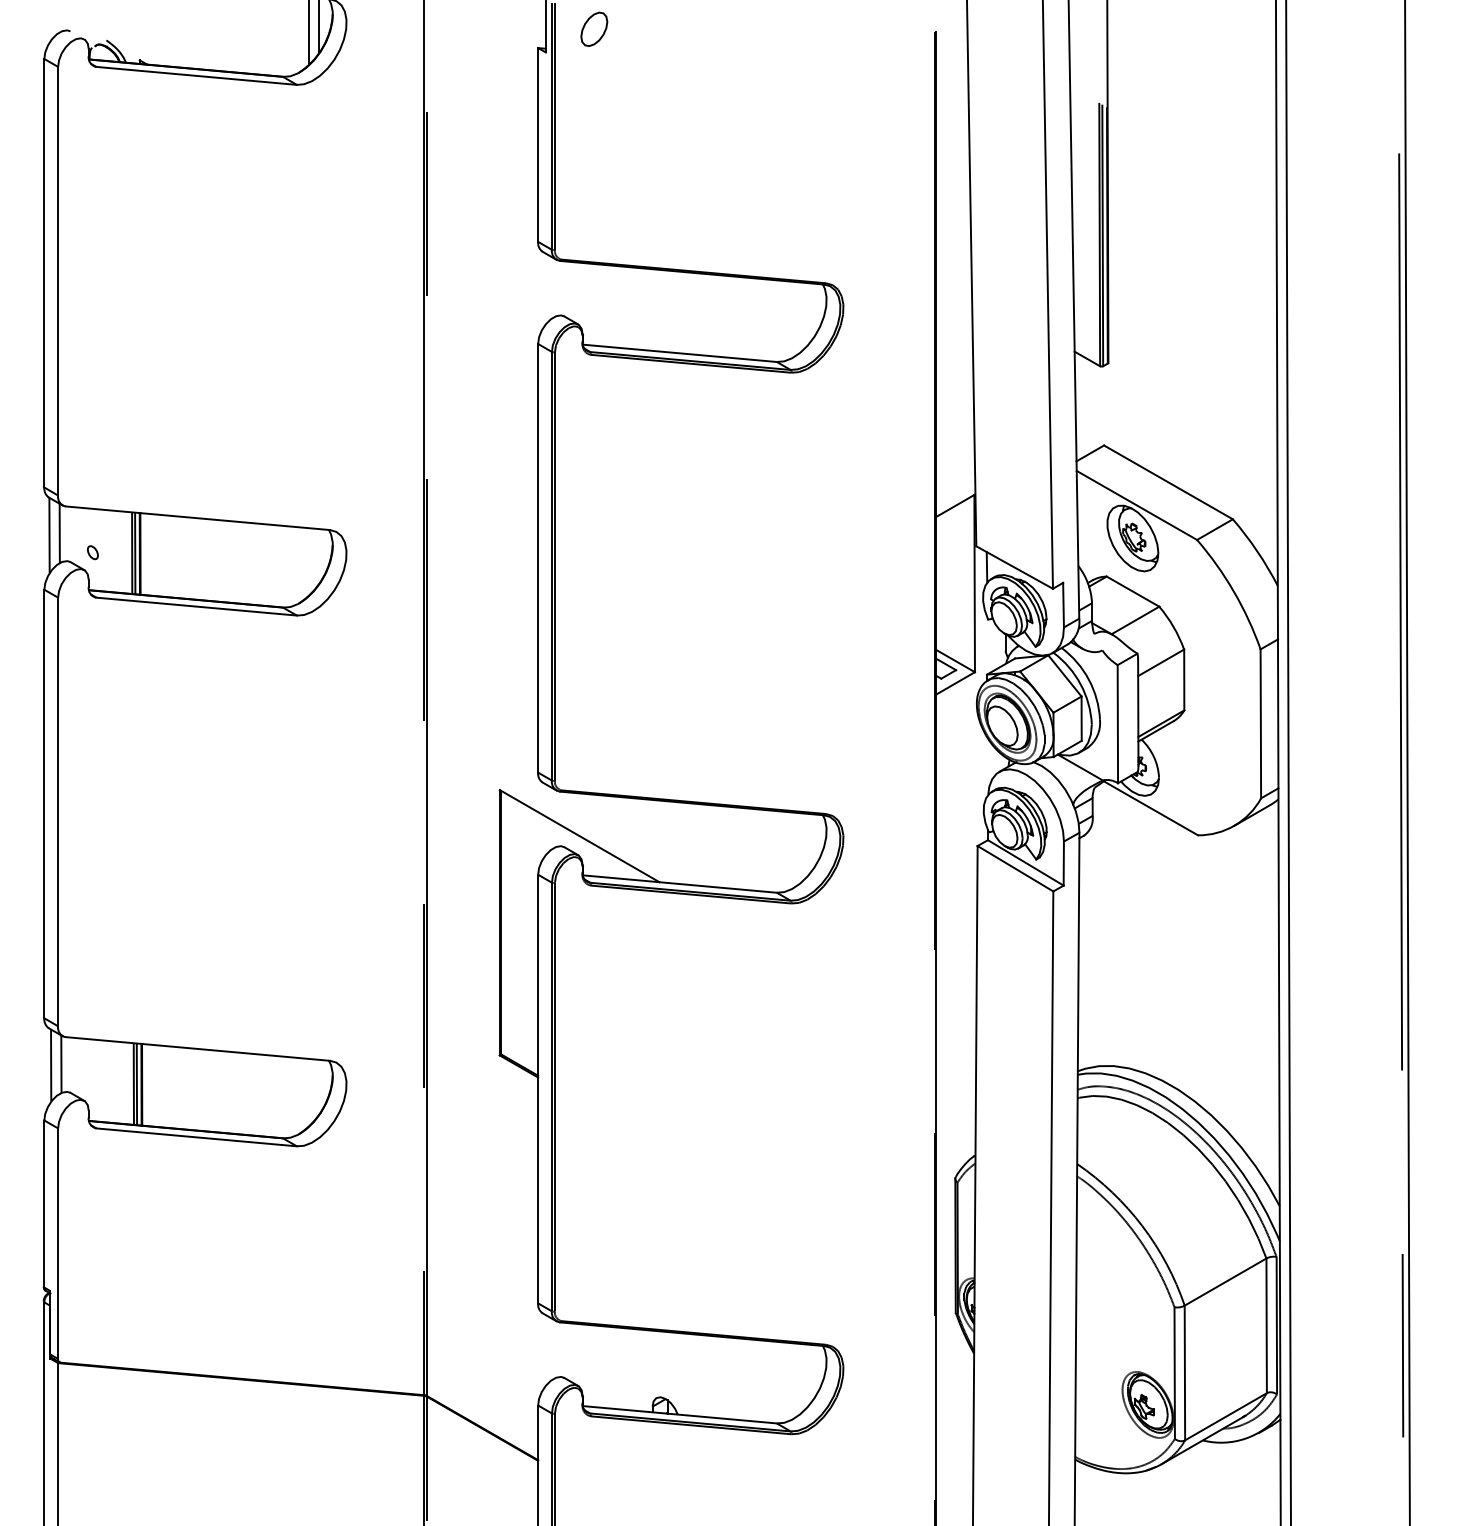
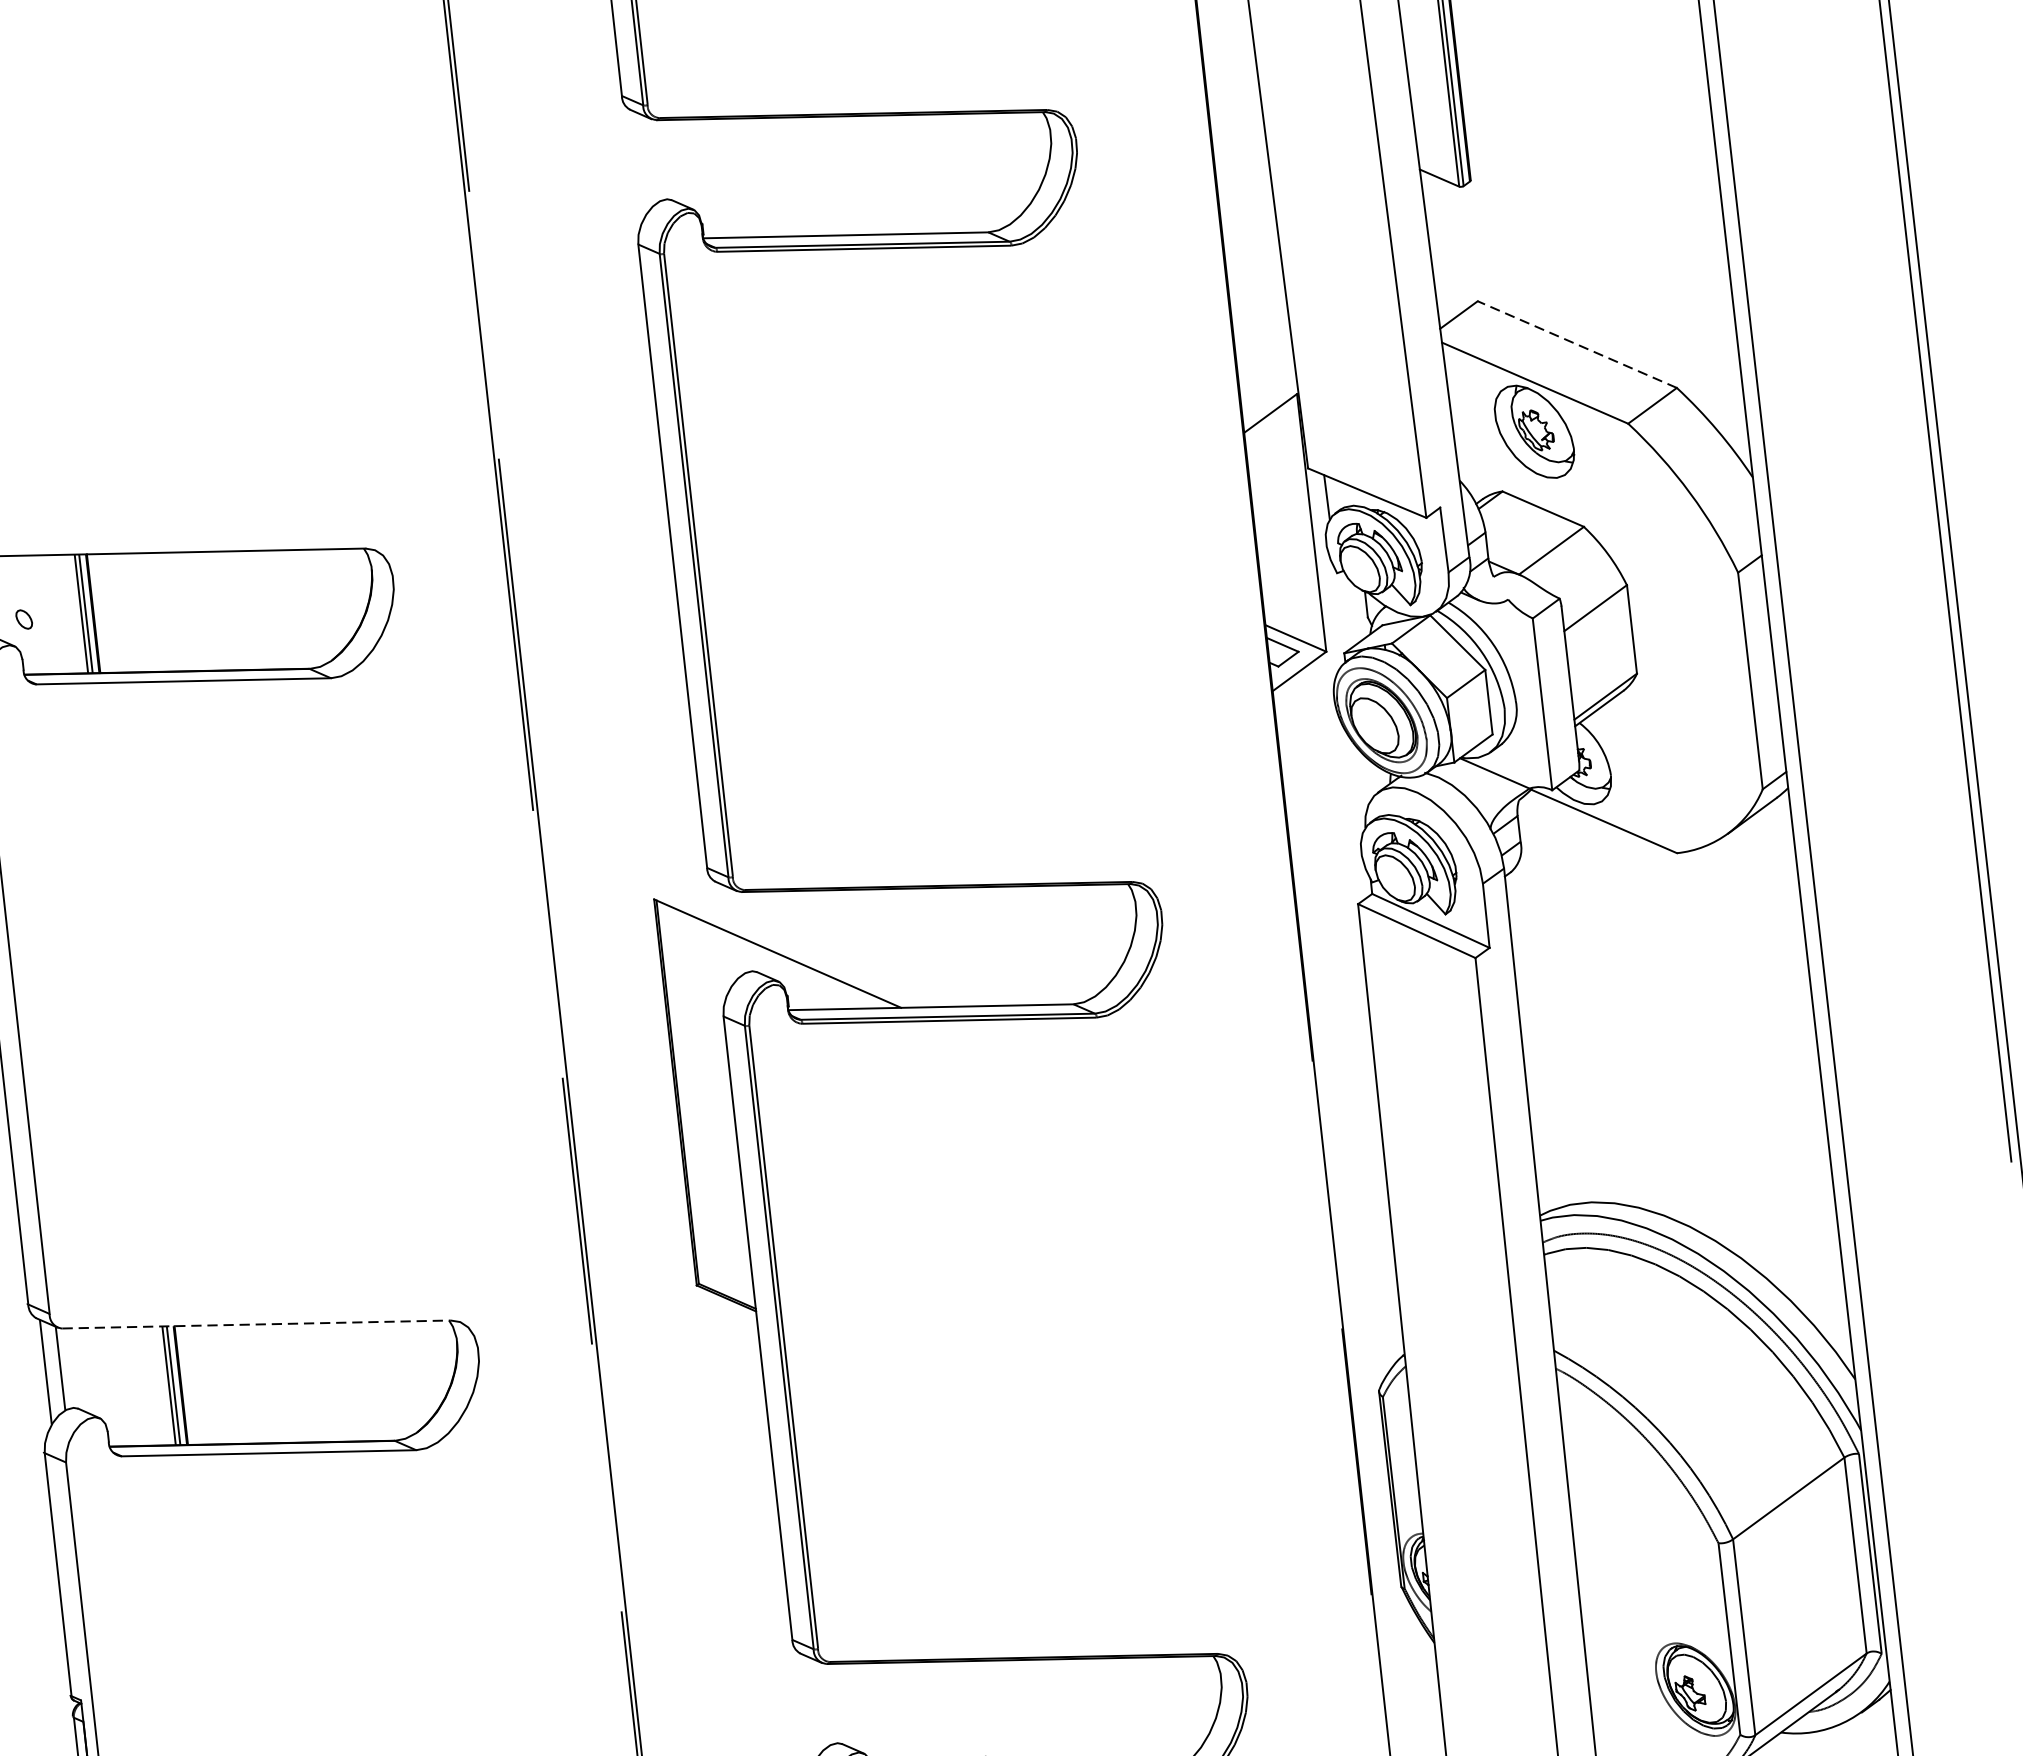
line: (1168, 482) -> (1577, 344), solid -> dashed
line: (197, 1048) -> (255, 1323), solid -> dashed

